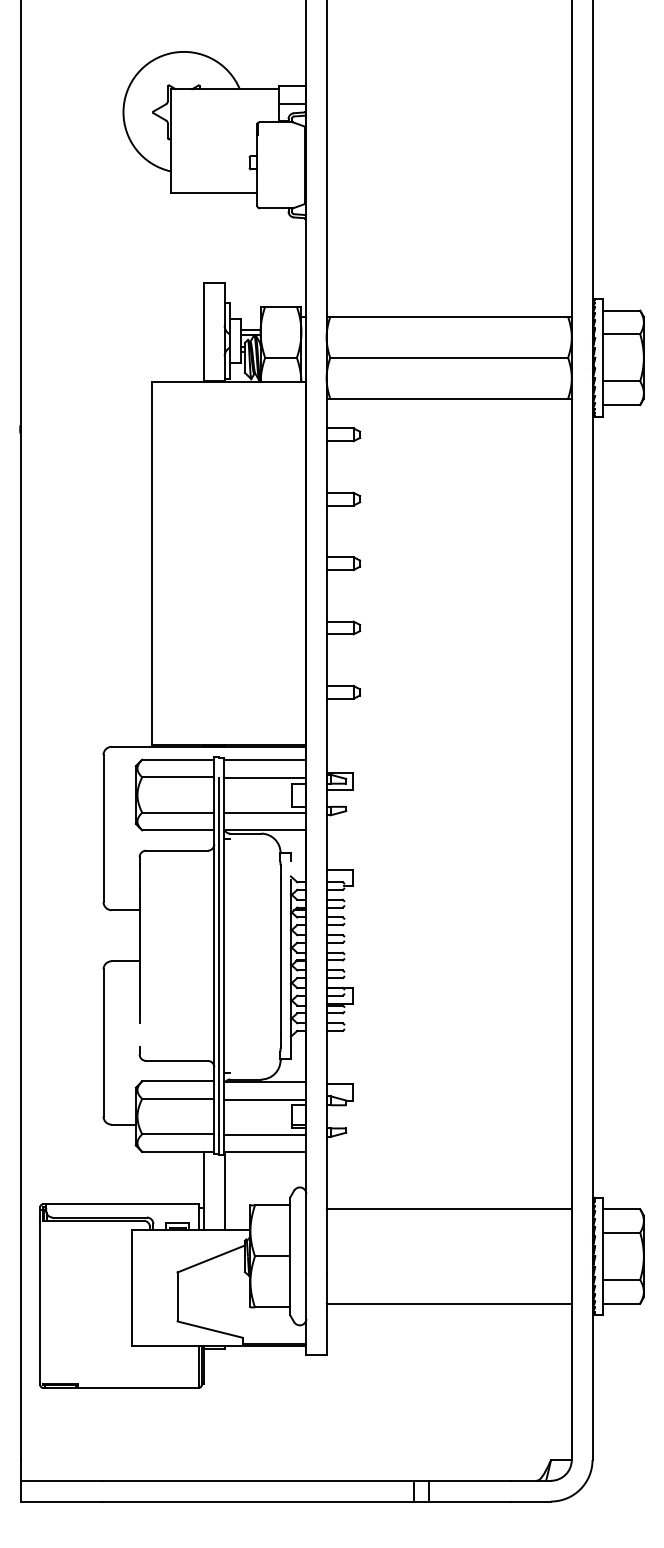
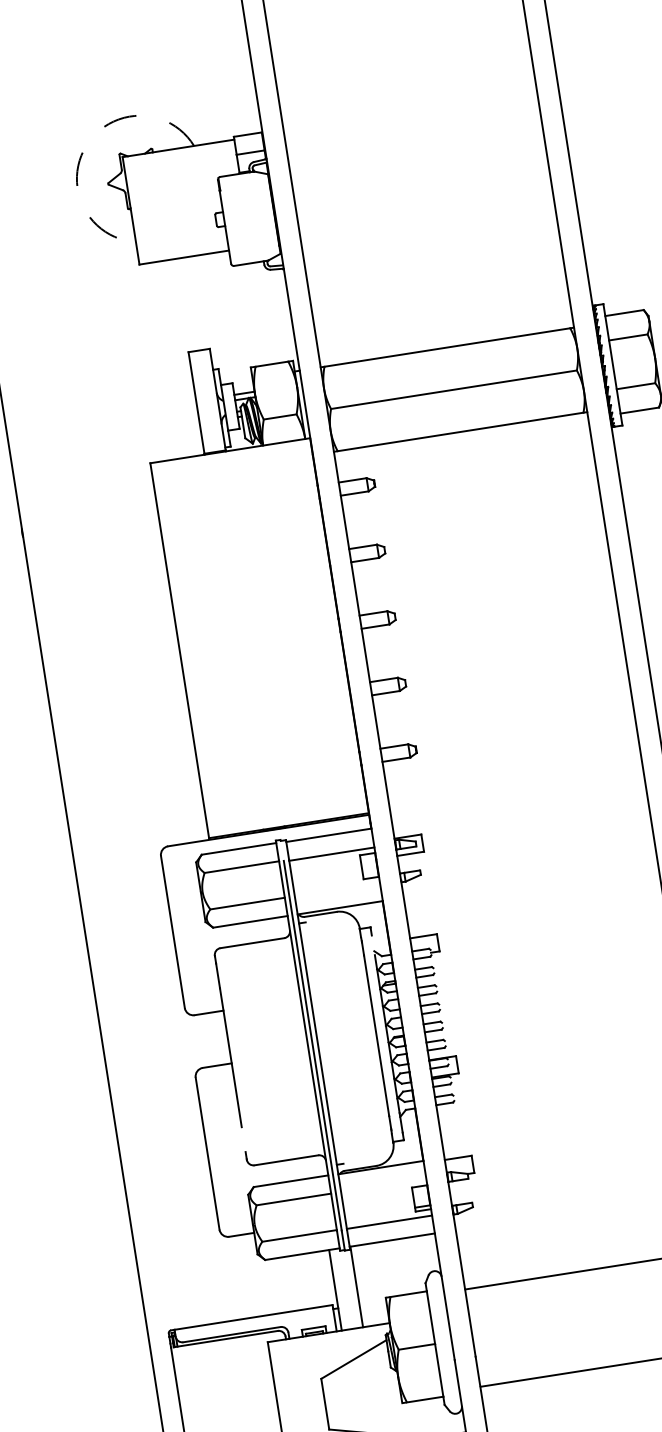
arc: (137, 73) -> (85, 146), solid -> dashed
line: (264, 813) -> (336, 890), removed
line: (264, 1100) -> (383, 1187), removed

